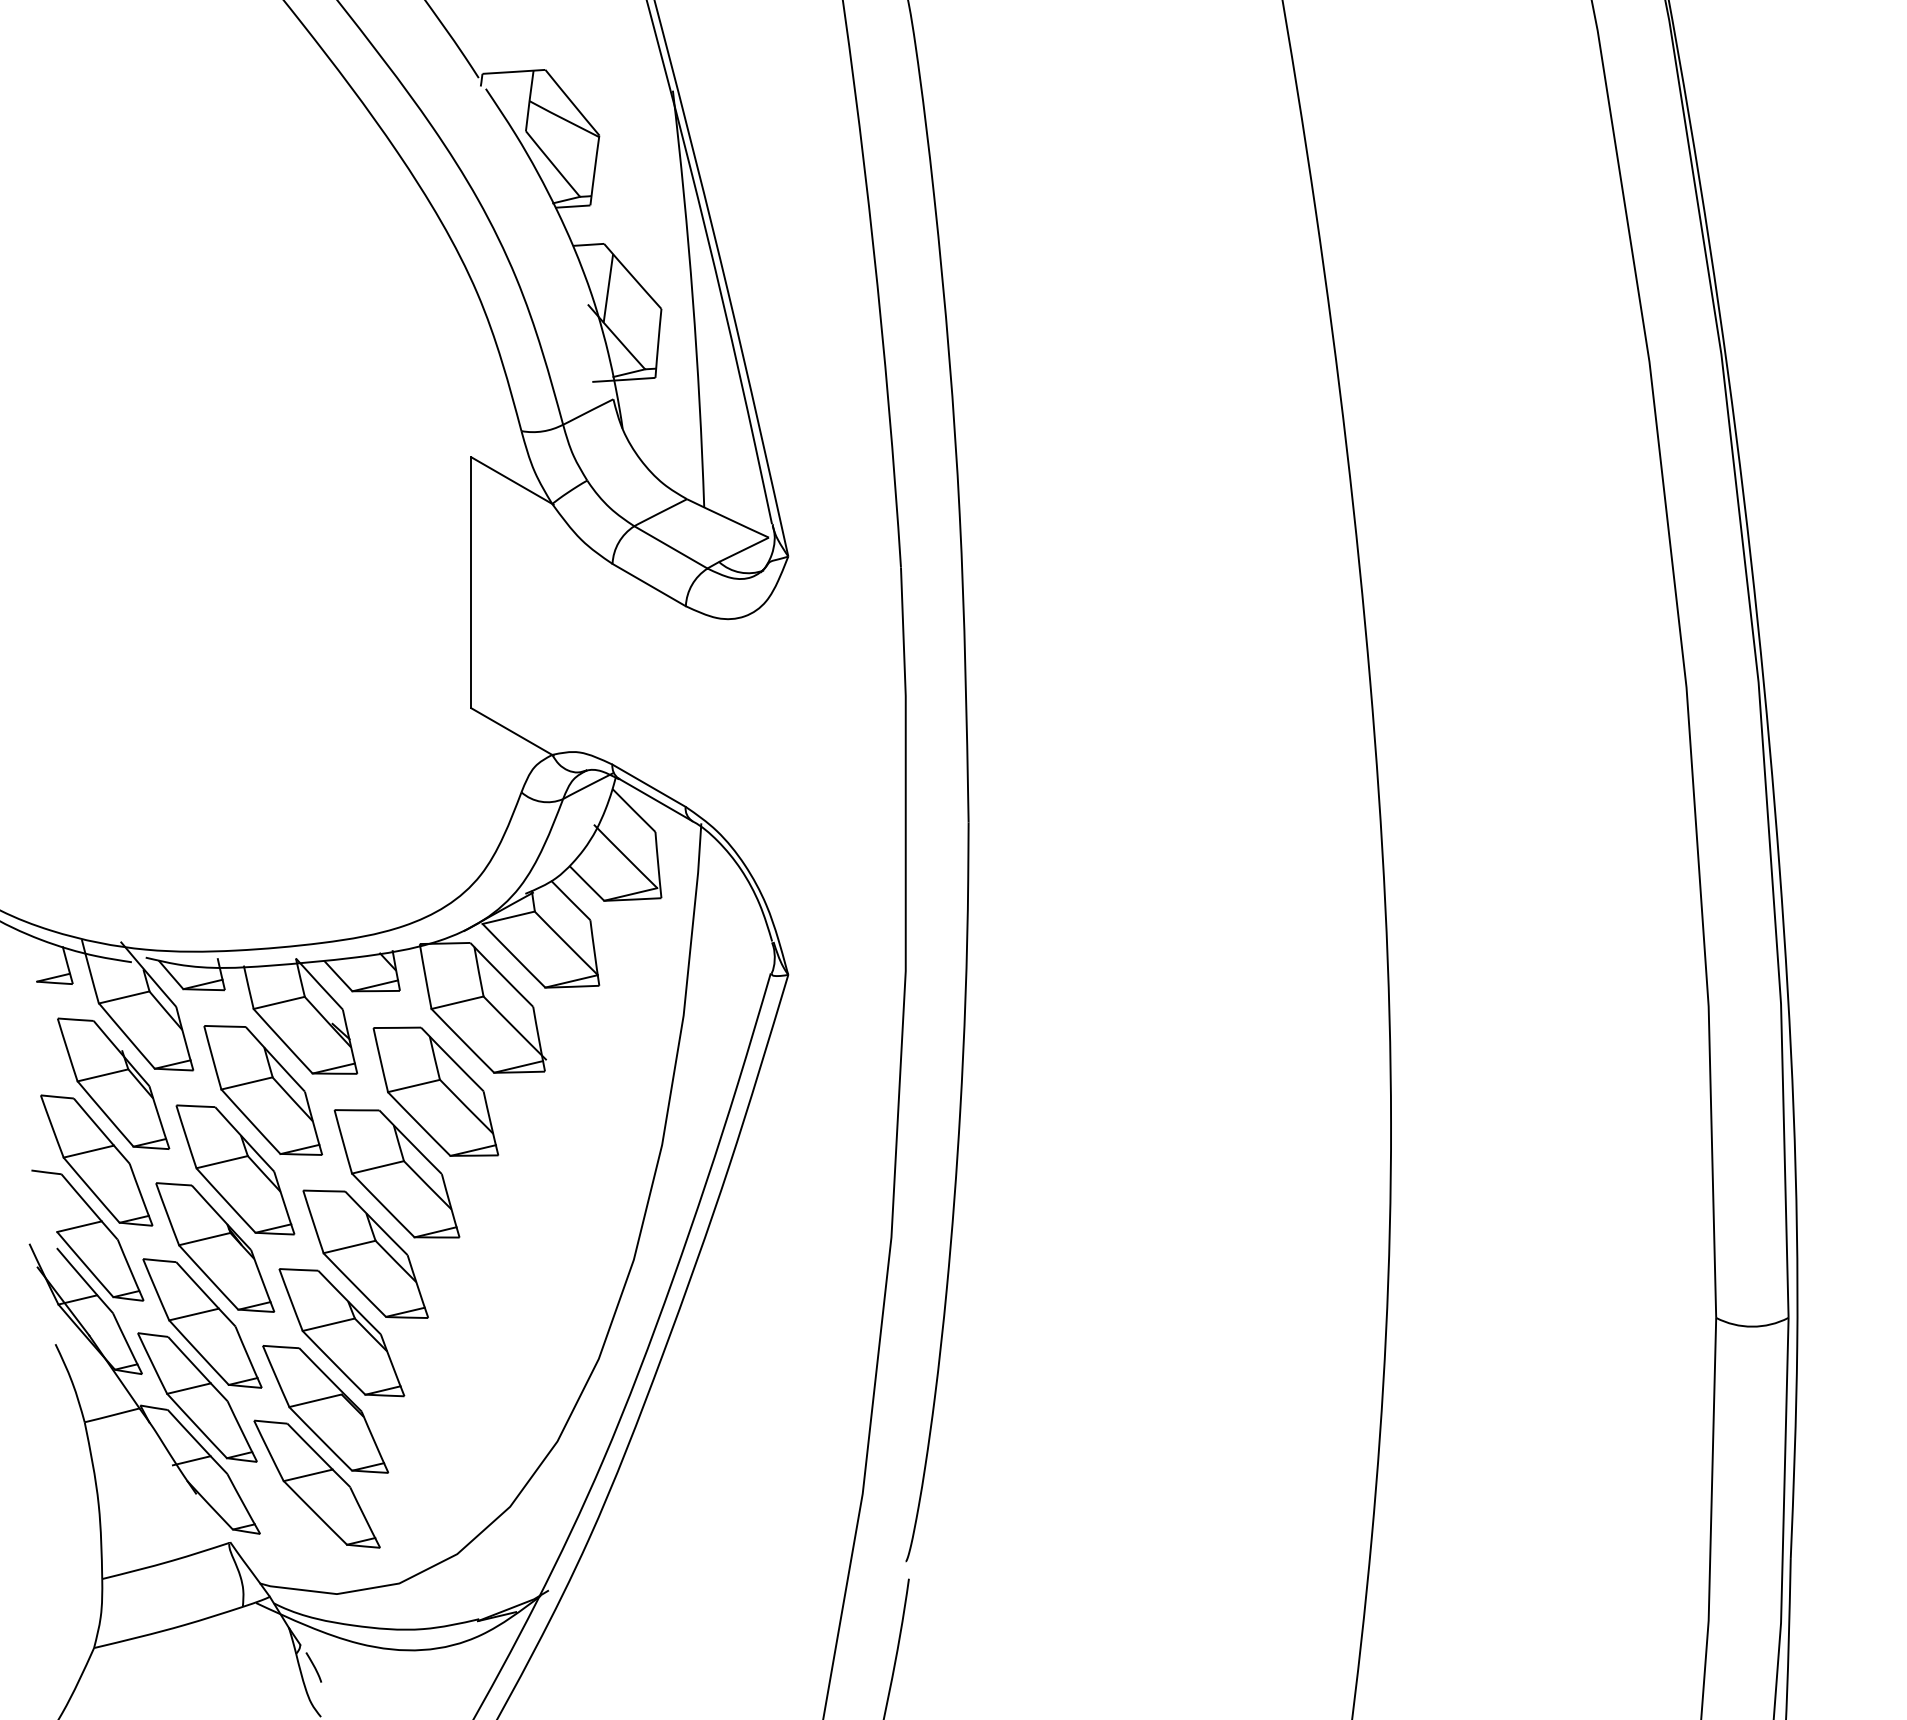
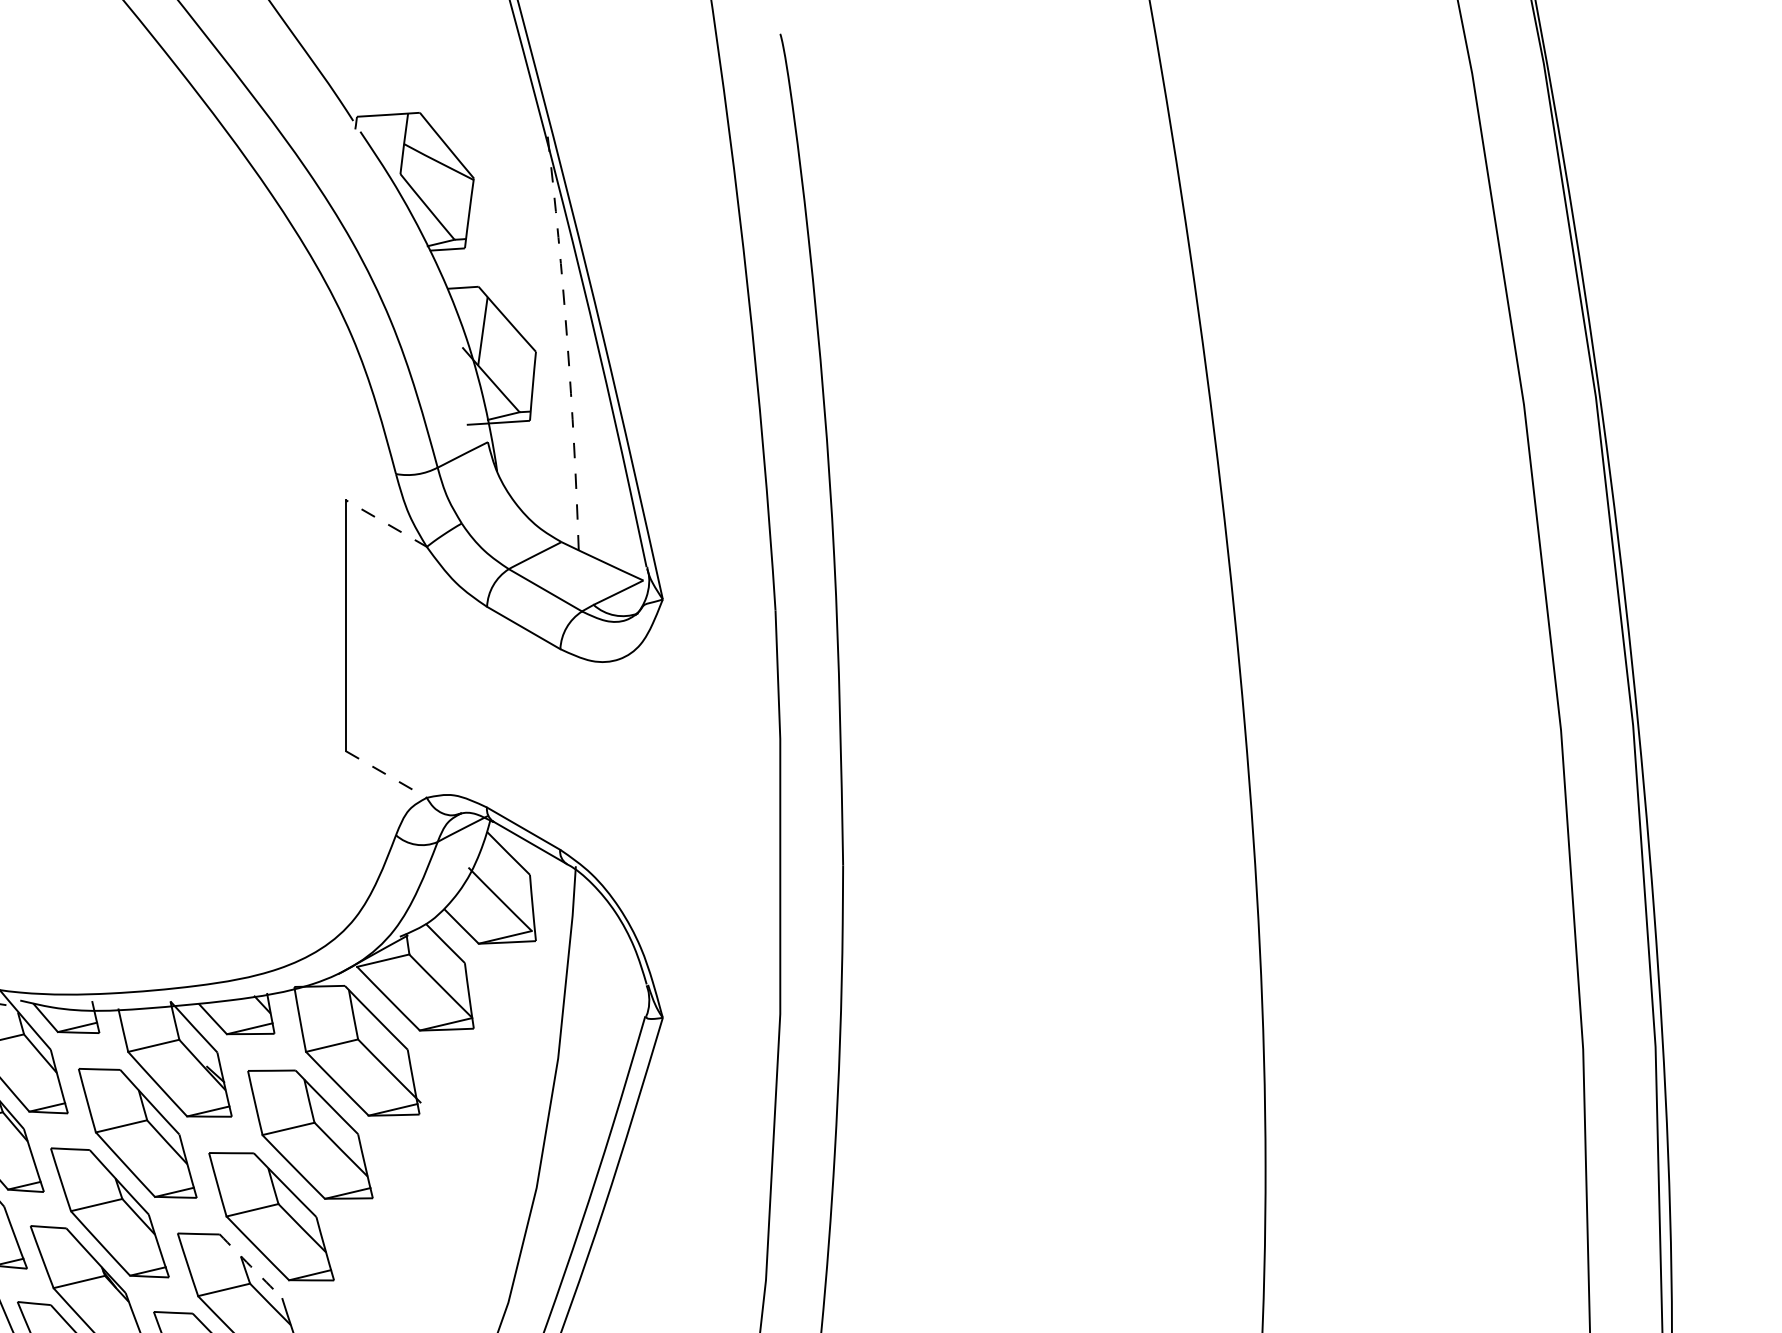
arc: (692, 298) -> (567, 341), solid -> dashed
line: (512, 480) -> (387, 523), solid -> dashed
line: (512, 731) -> (387, 774), solid -> dashed
arc: (376, 1223) -> (251, 1266), solid -> dashed

